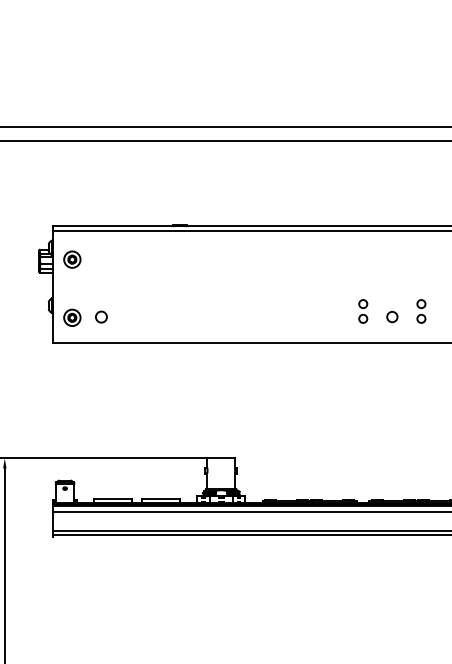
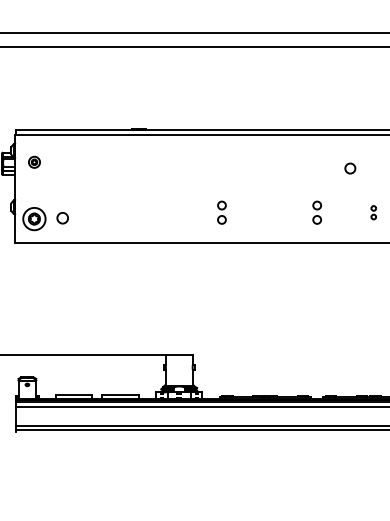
part: (72, 259) -> (34, 162), size x0.7
part: (265, 311) -> (222, 212), added
part: (421, 311) -> (373, 212), size x0.6
part: (72, 317) -> (34, 218), size x1.4
circle: (392, 317) -> (350, 169), moved

